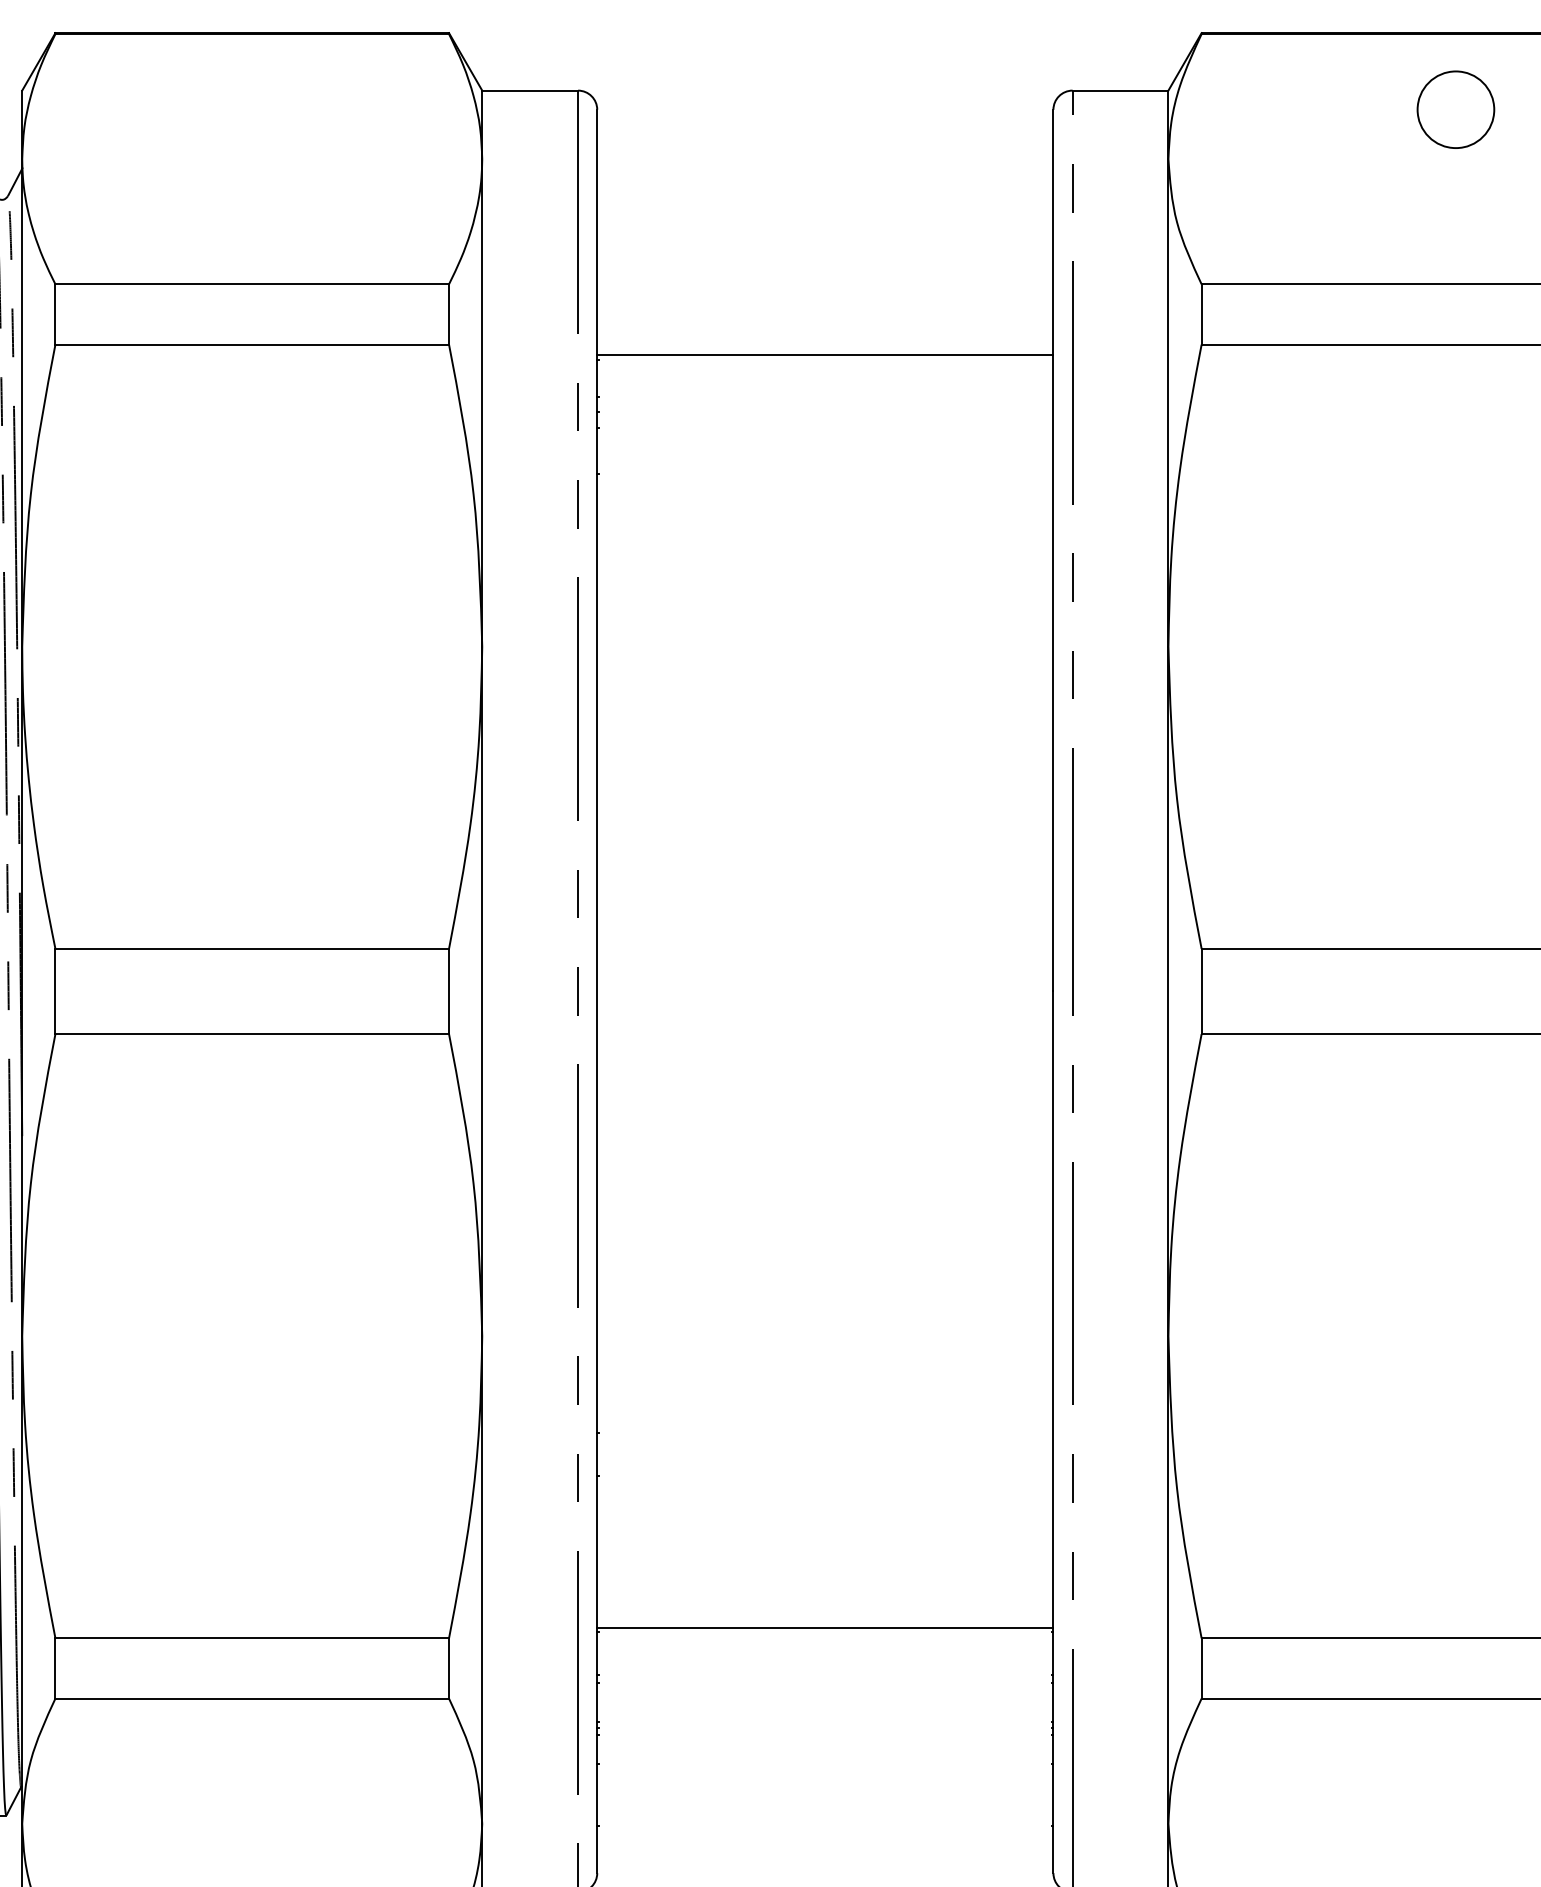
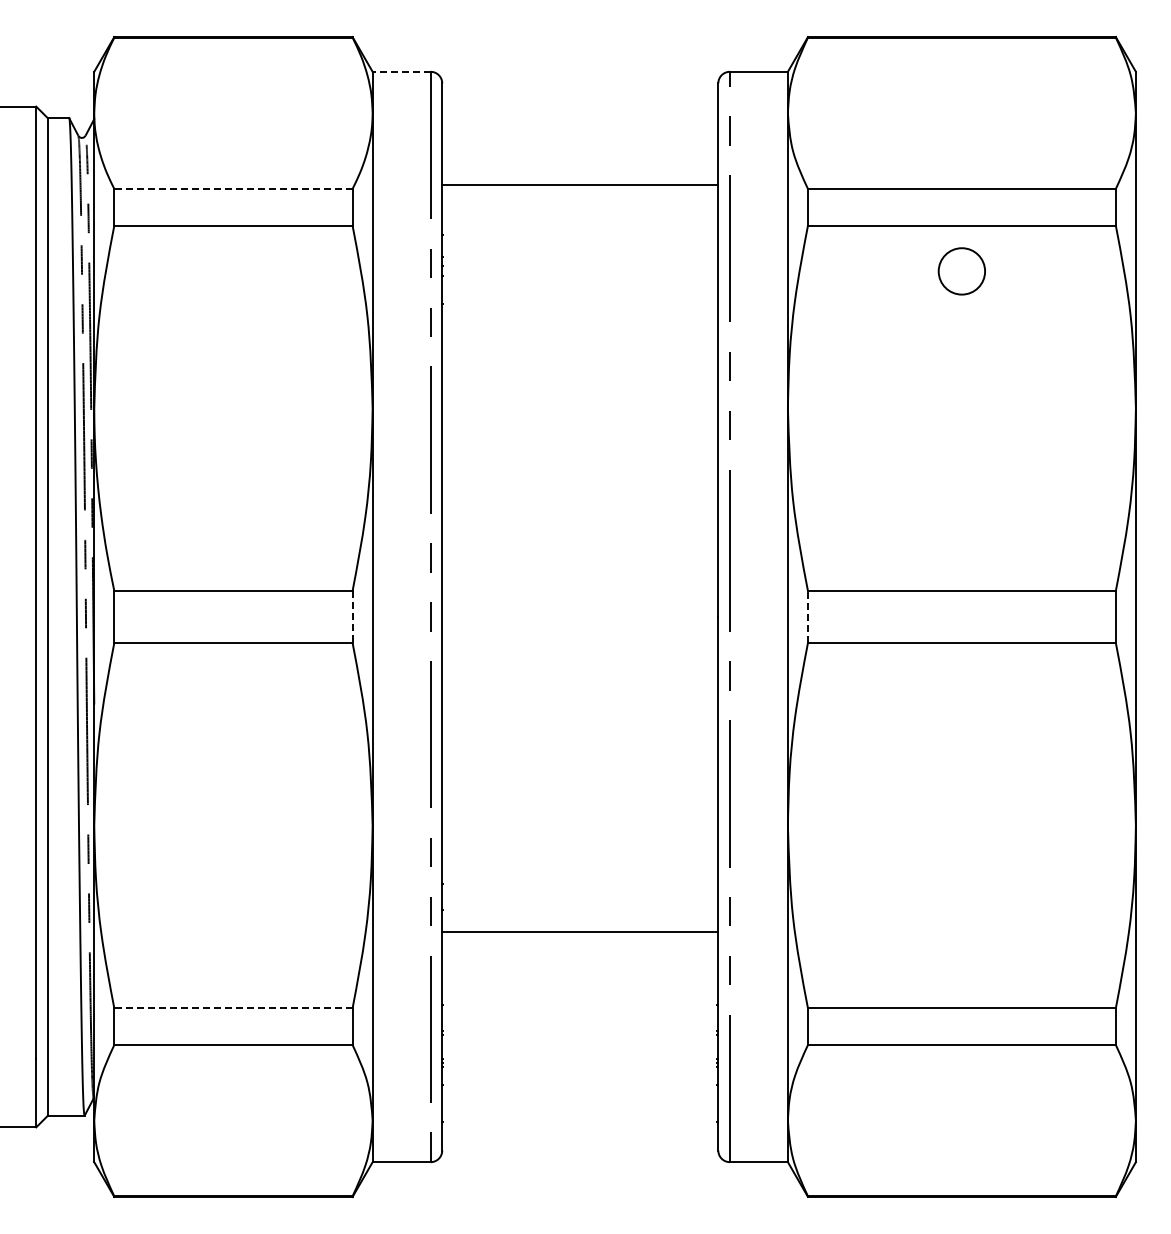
line: (529, 90) -> (401, 71), solid -> dashed
circle: (1455, 109) -> (961, 271), moved
line: (250, 285) -> (232, 189), solid -> dashed
line: (825, 354) -> (580, 184), moved
line: (448, 992) -> (352, 617), solid -> dashed
line: (1202, 992) -> (808, 617), solid -> dashed
line: (825, 1628) -> (580, 932), moved
line: (250, 1638) -> (232, 1008), solid -> dashed

